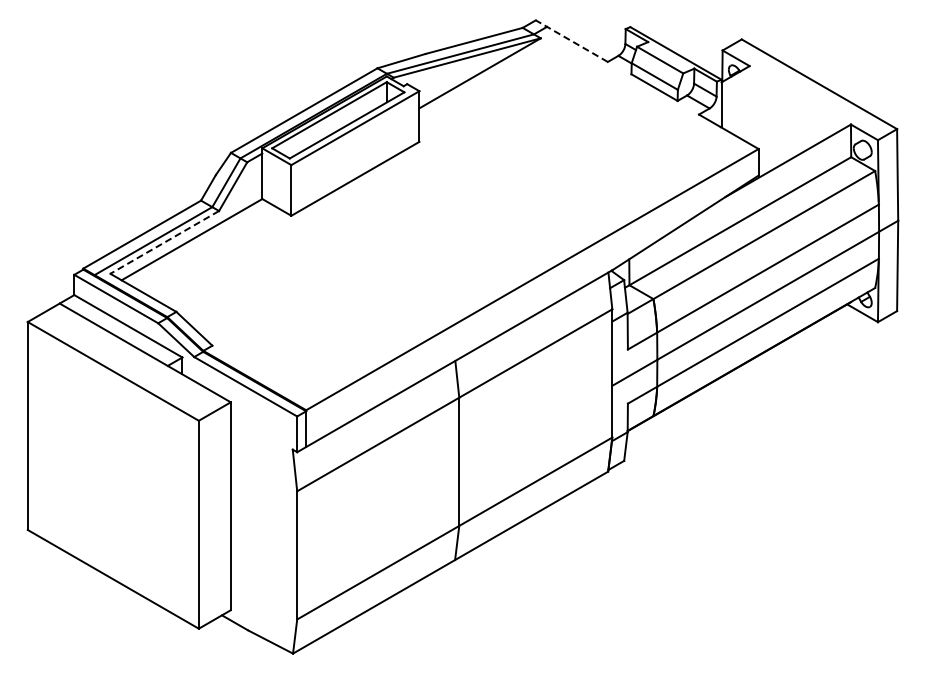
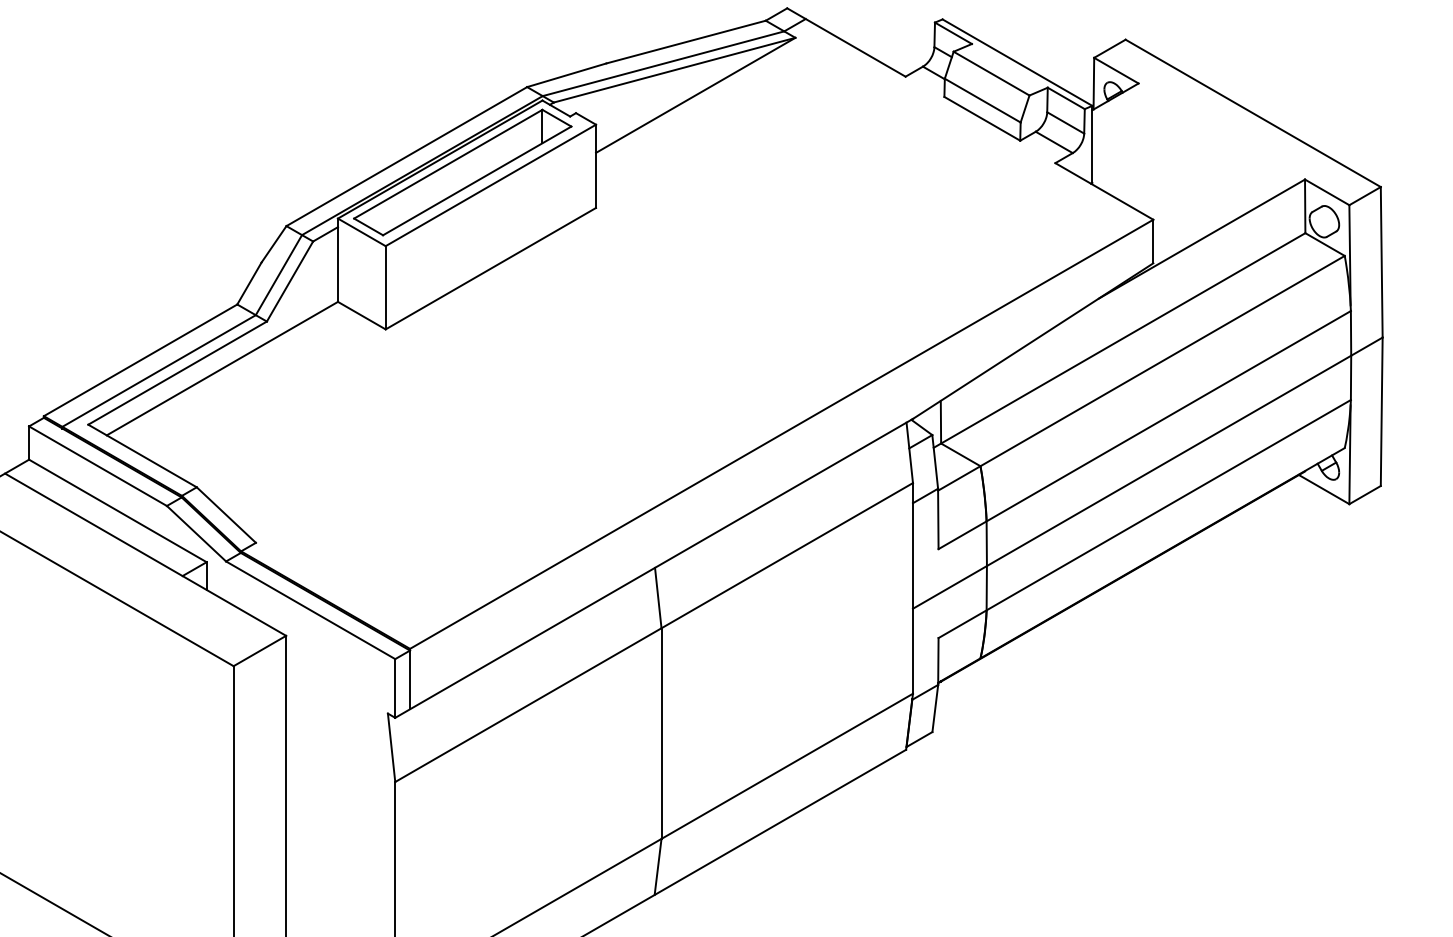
line: (571, 41) -> (845, 43), dashed -> solid
line: (164, 242) -> (177, 373), dashed -> solid

